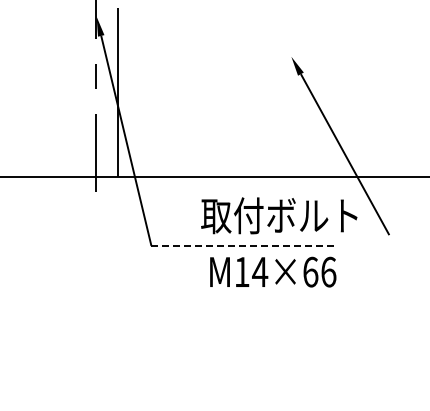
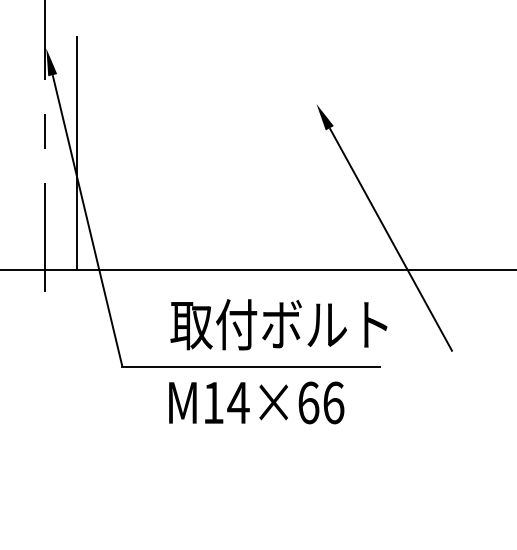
text: (279, 215) -> (279, 324), moved
line: (244, 245) -> (251, 365), dashed -> solid
text: (273, 271) -> (257, 402), moved

